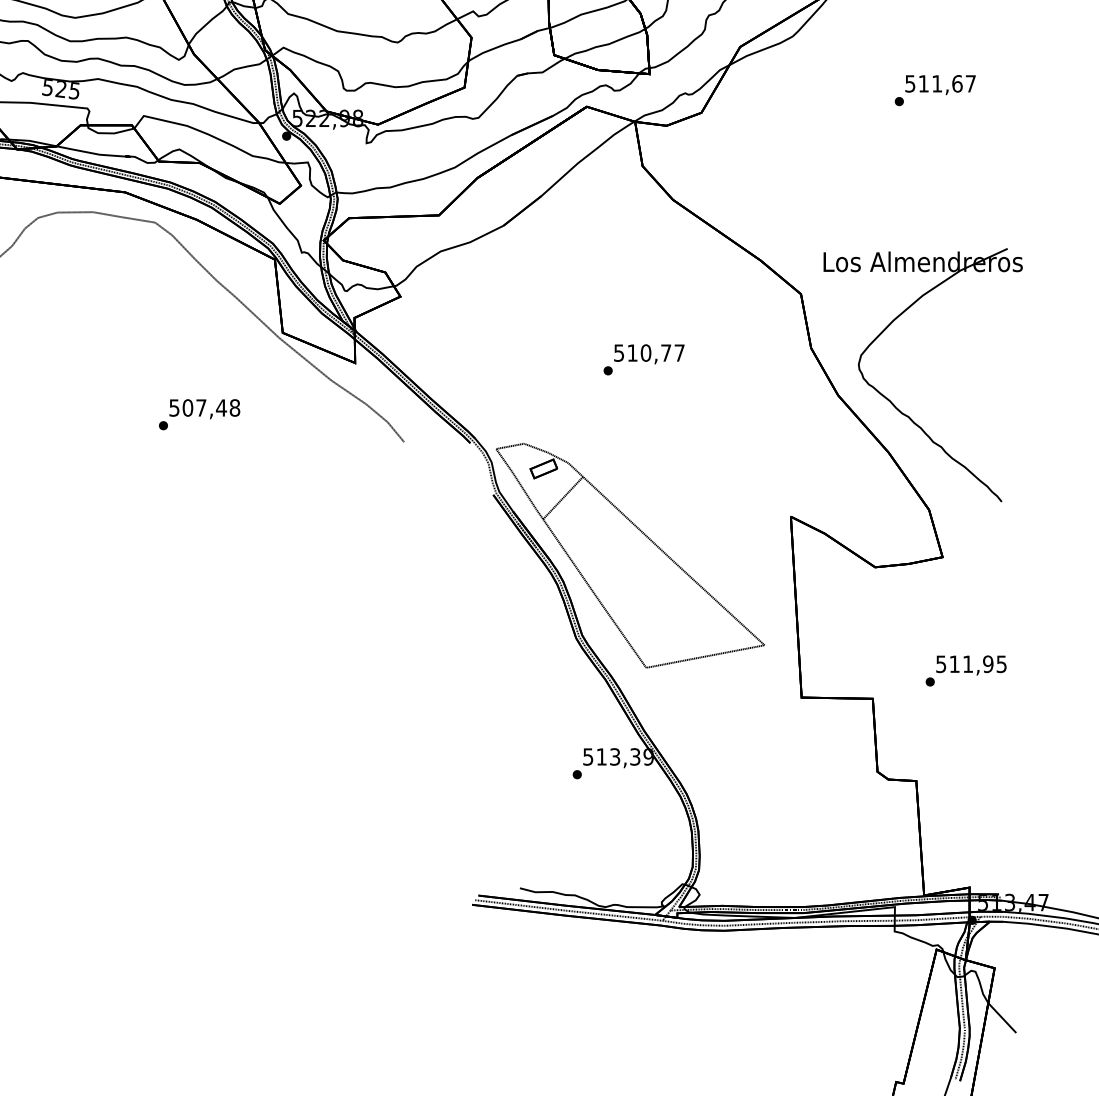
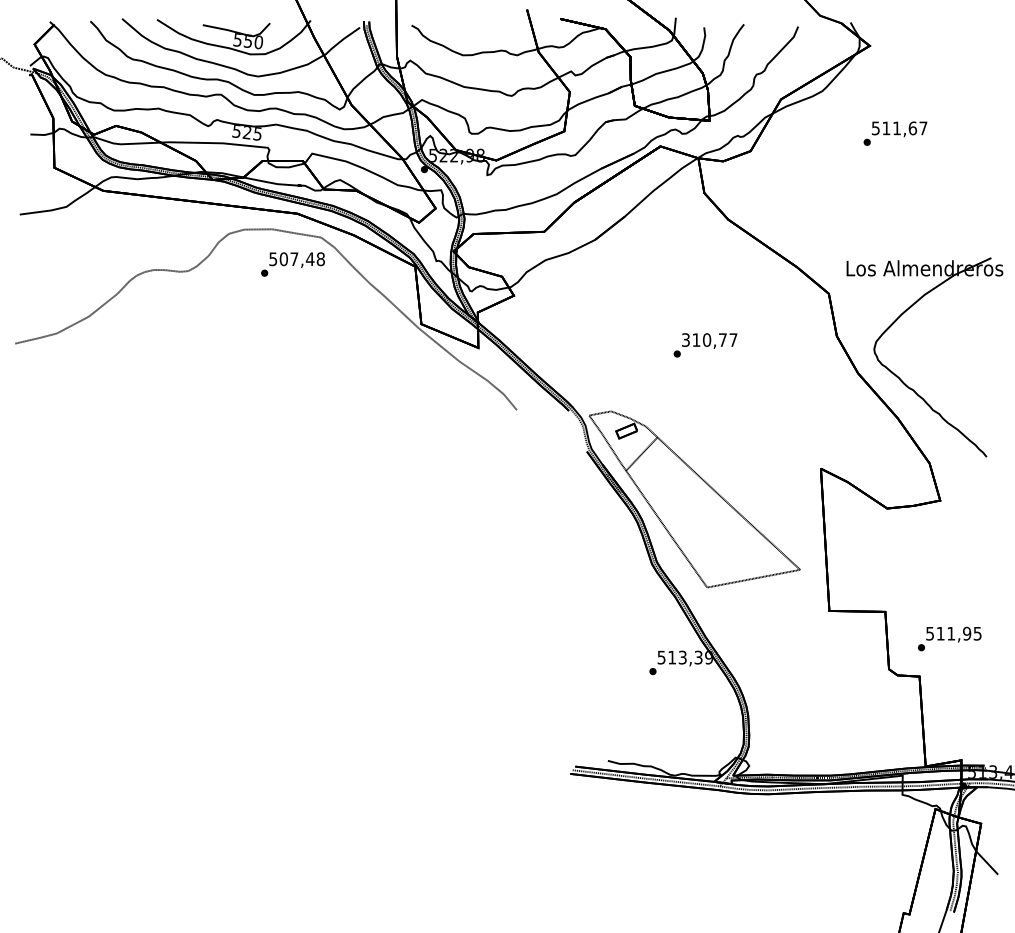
text: (935, 90) -> (895, 133), moved
text: (618, 352) -> (685, 339), 510,77 -> 310,77
text: (198, 414) -> (292, 264), moved
text: (965, 670) -> (949, 638), moved

